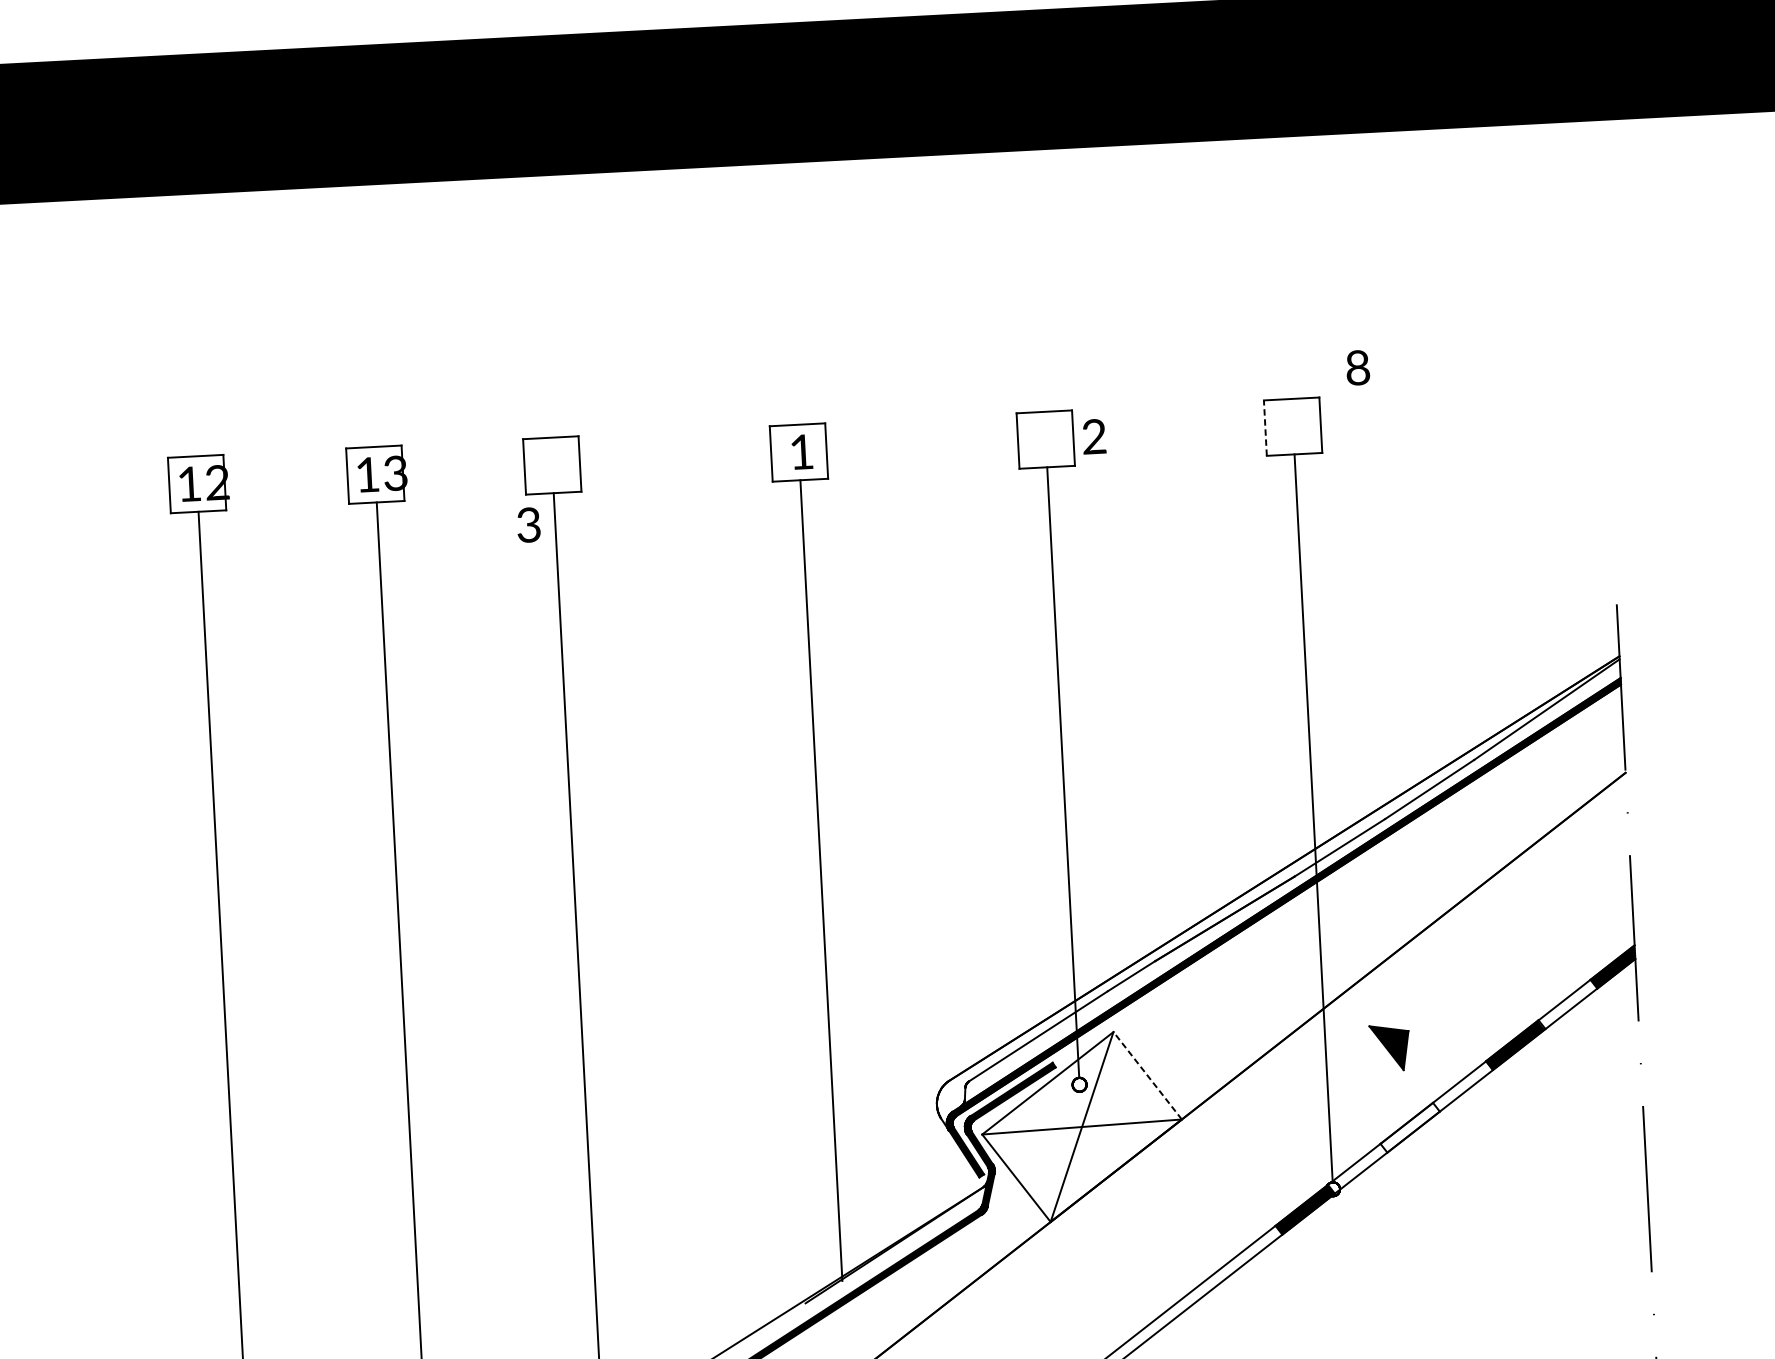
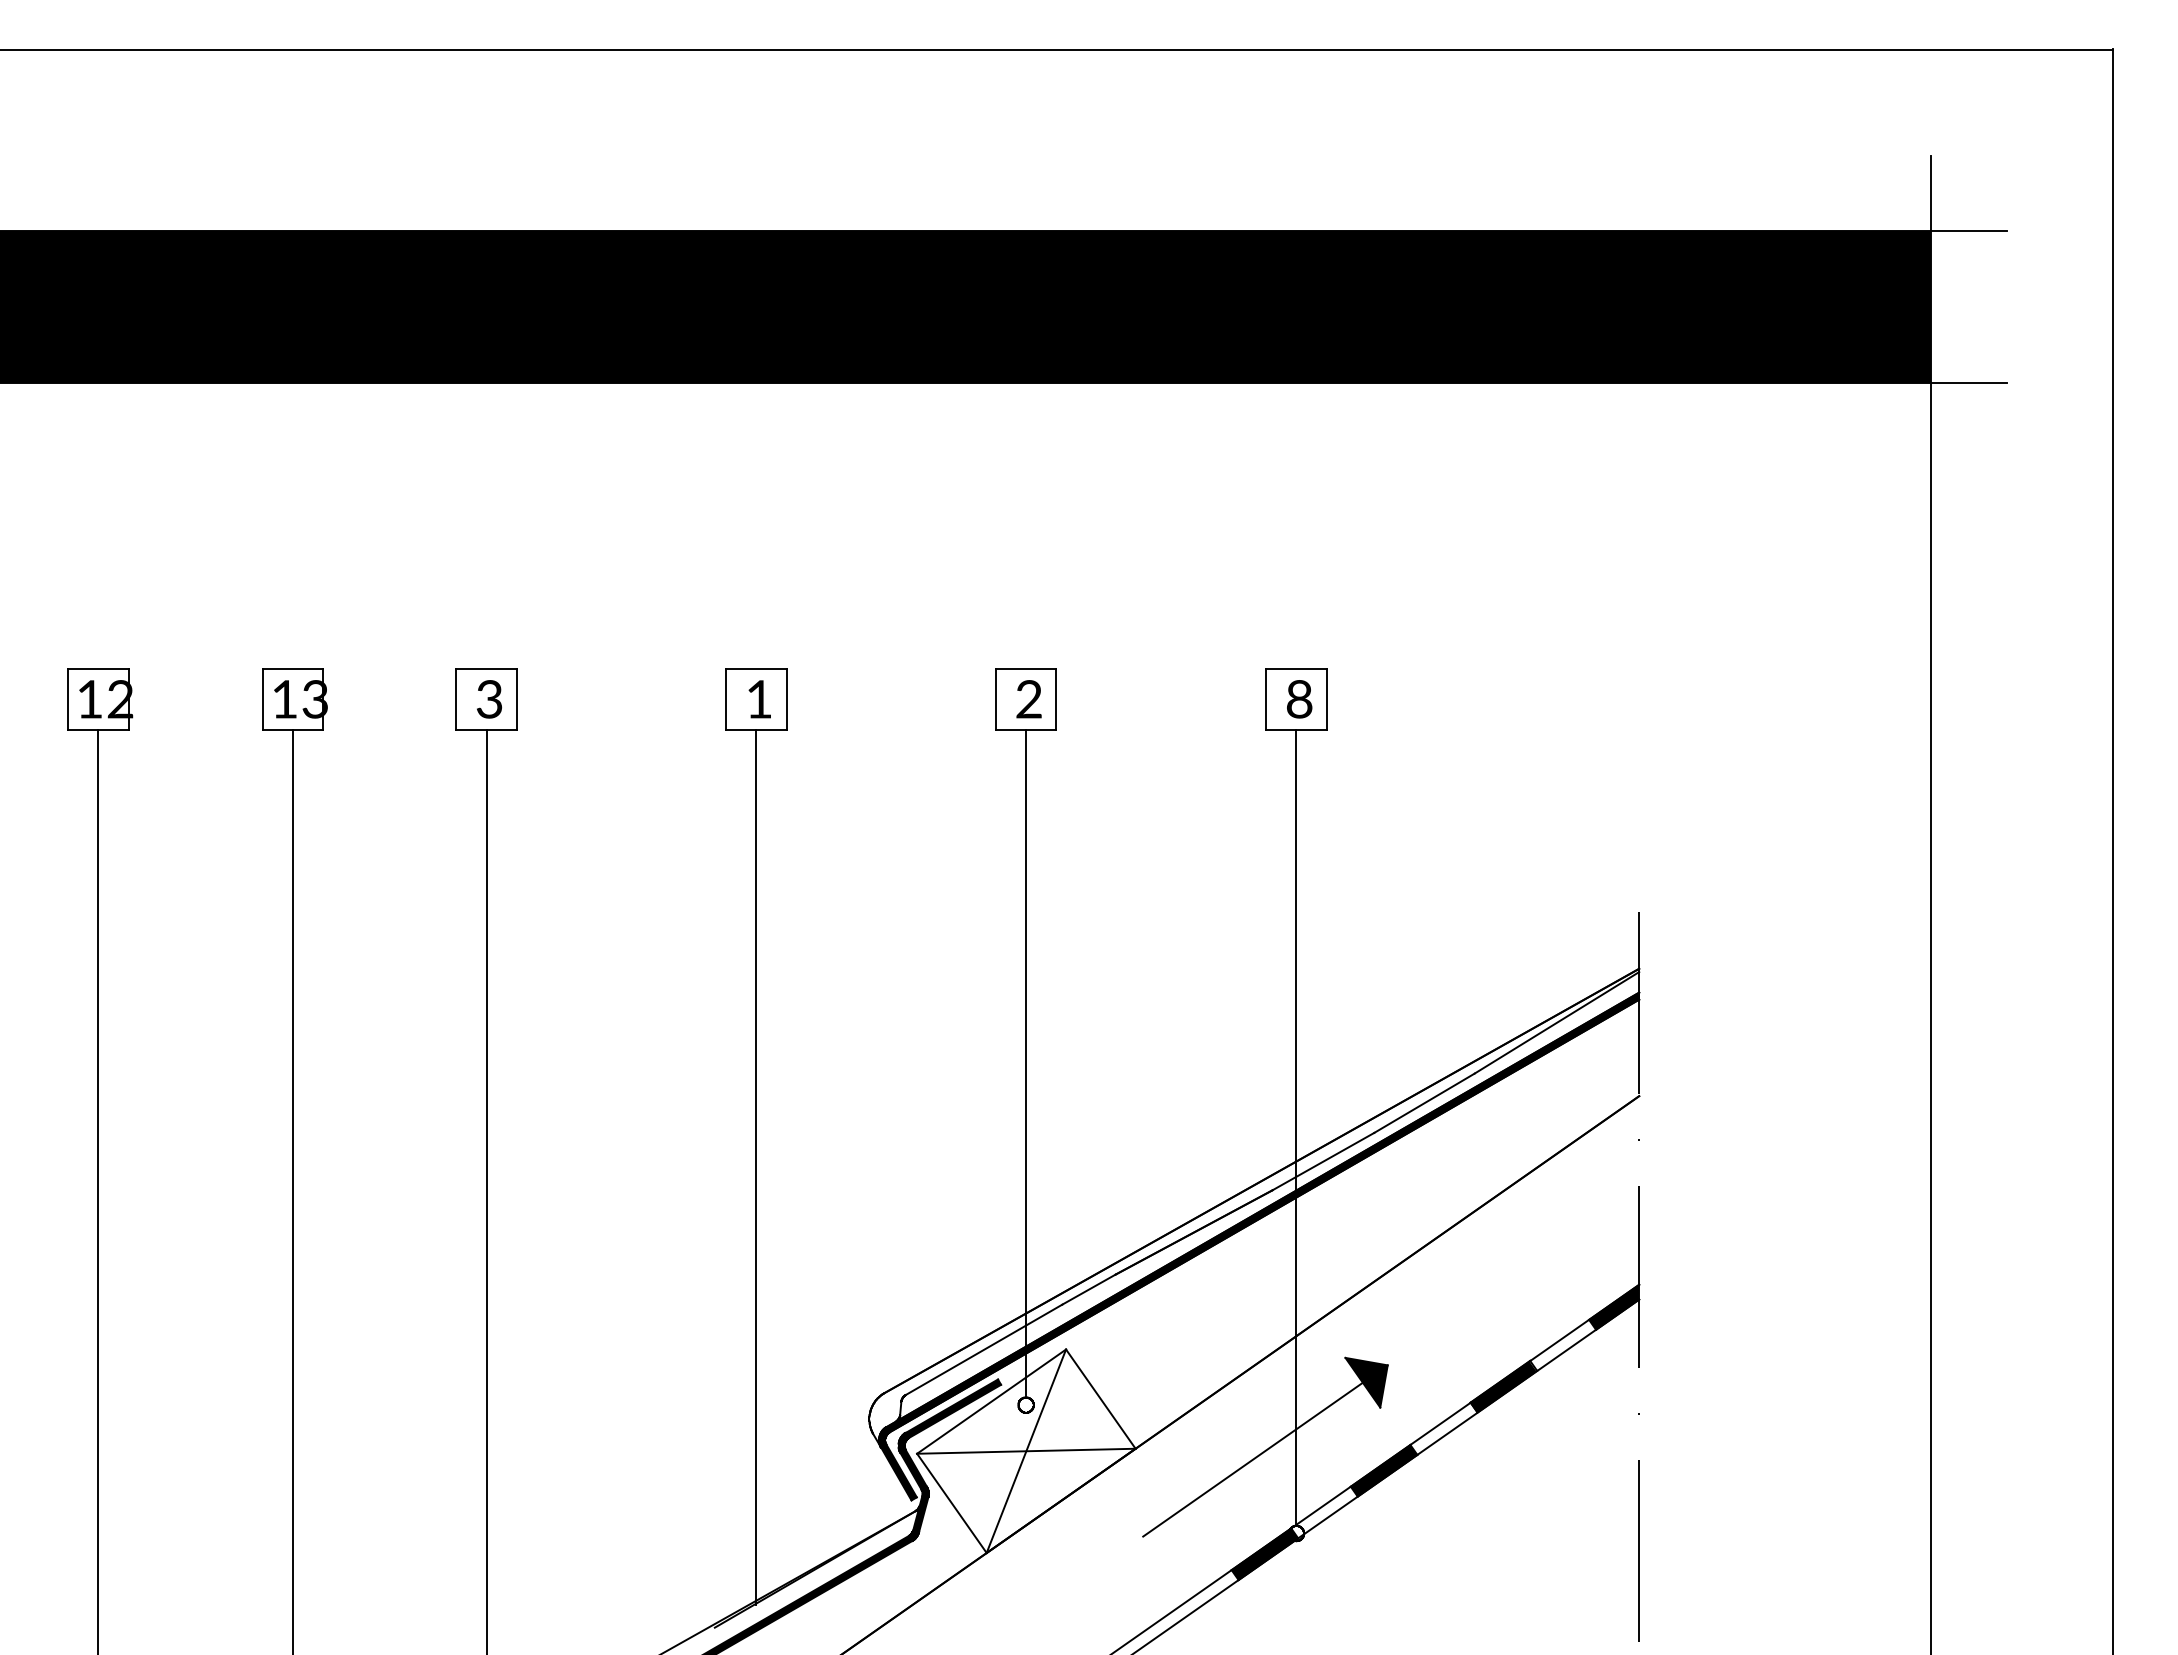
text: (1357, 368) -> (1299, 699), moved
line: (1265, 427) -> (1266, 699), dashed -> solid
text: (1093, 436) -> (1028, 699), moved
text: (528, 525) -> (489, 699), moved
line: (1147, 1076) -> (1100, 1399), dashed -> solid
line: (1289, 1123) -> (1252, 1459), added
fill: (1409, 1127) -> (1383, 1470), added

